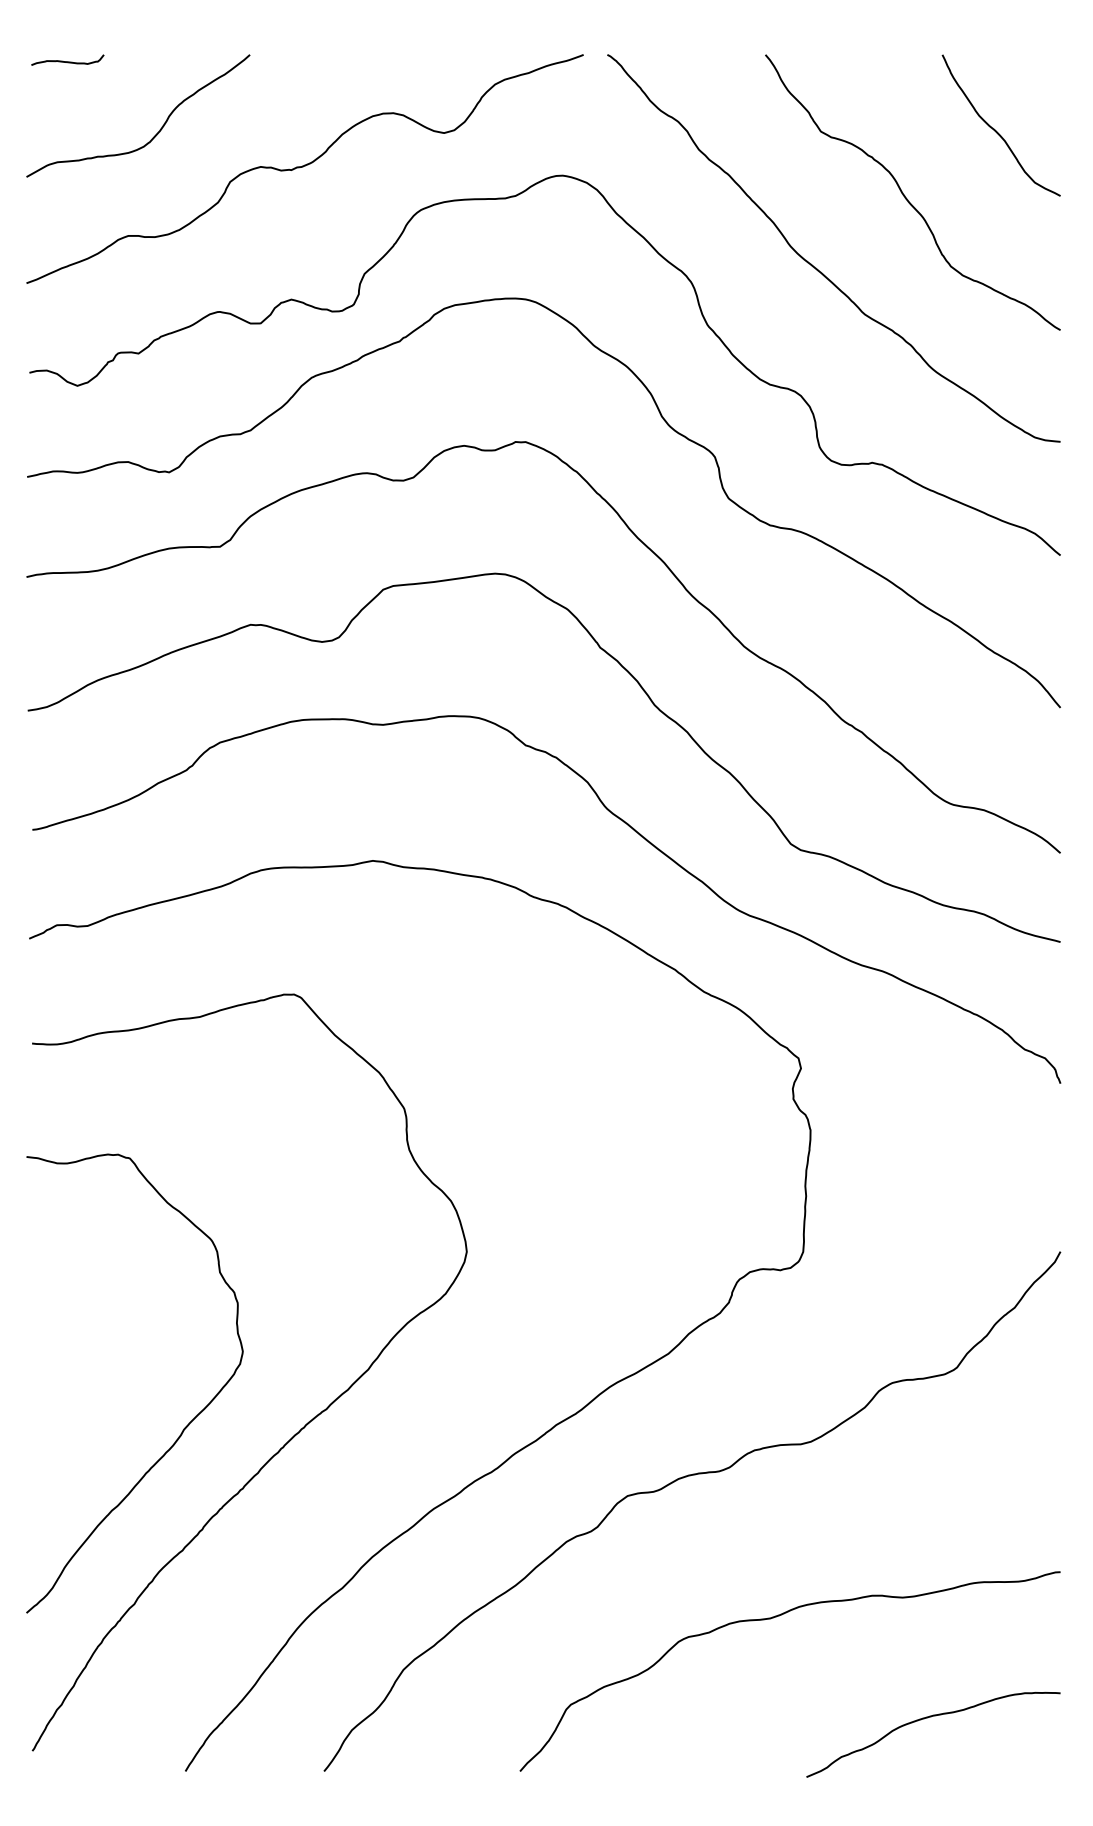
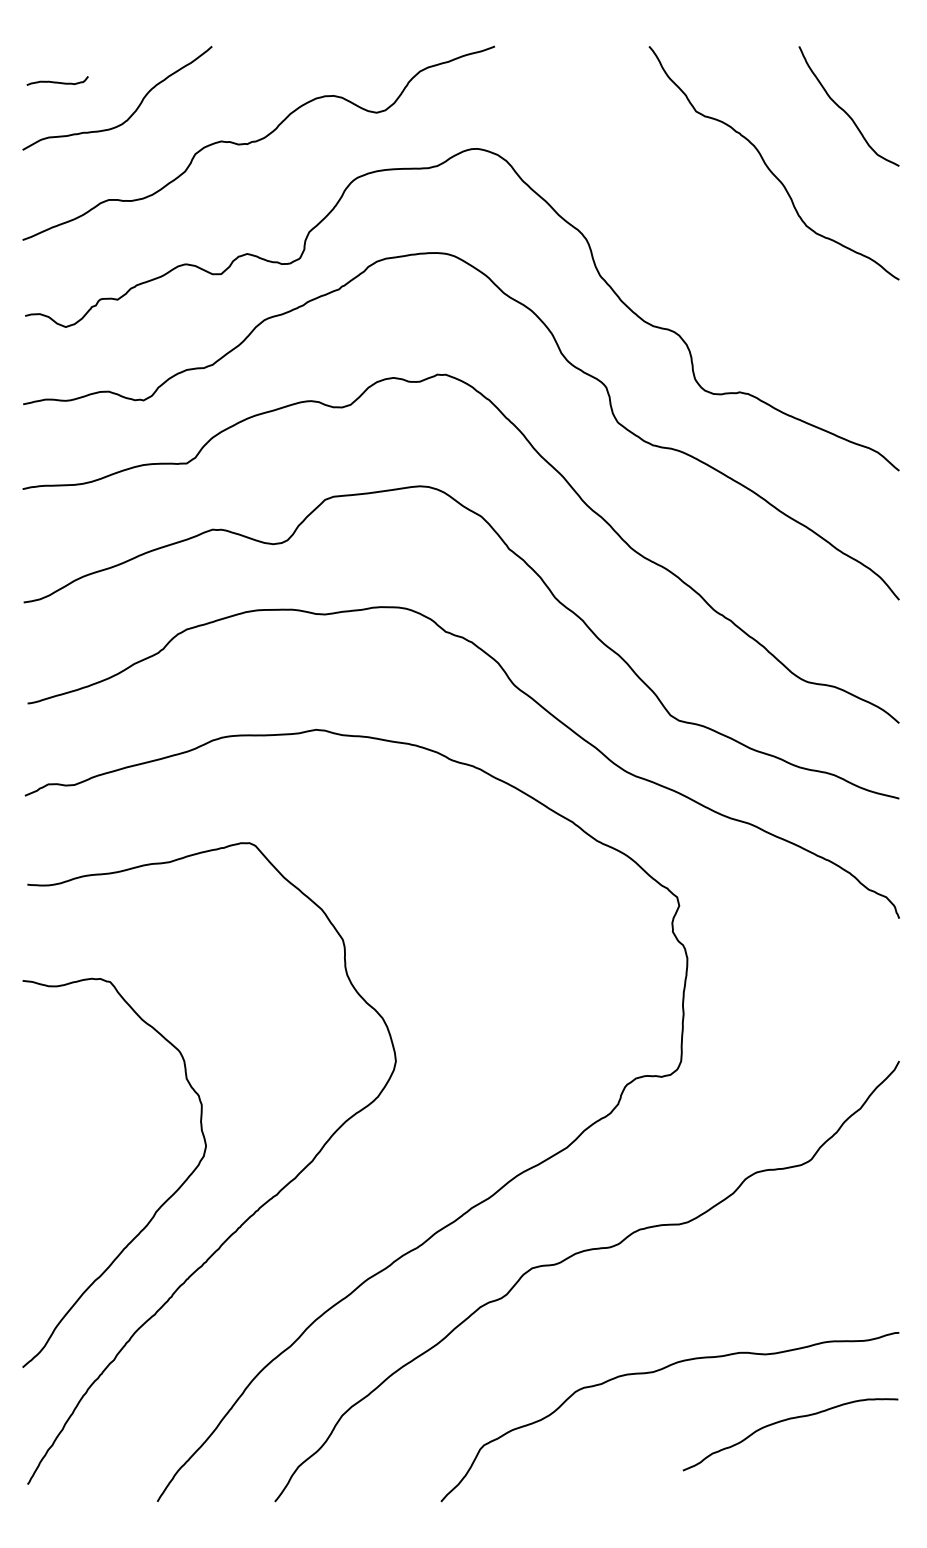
curve: (67, 60) -> (57, 81), moved
curve: (816, 267) -> (692, 226), removed
curve: (929, 1718) -> (787, 1420), moved

